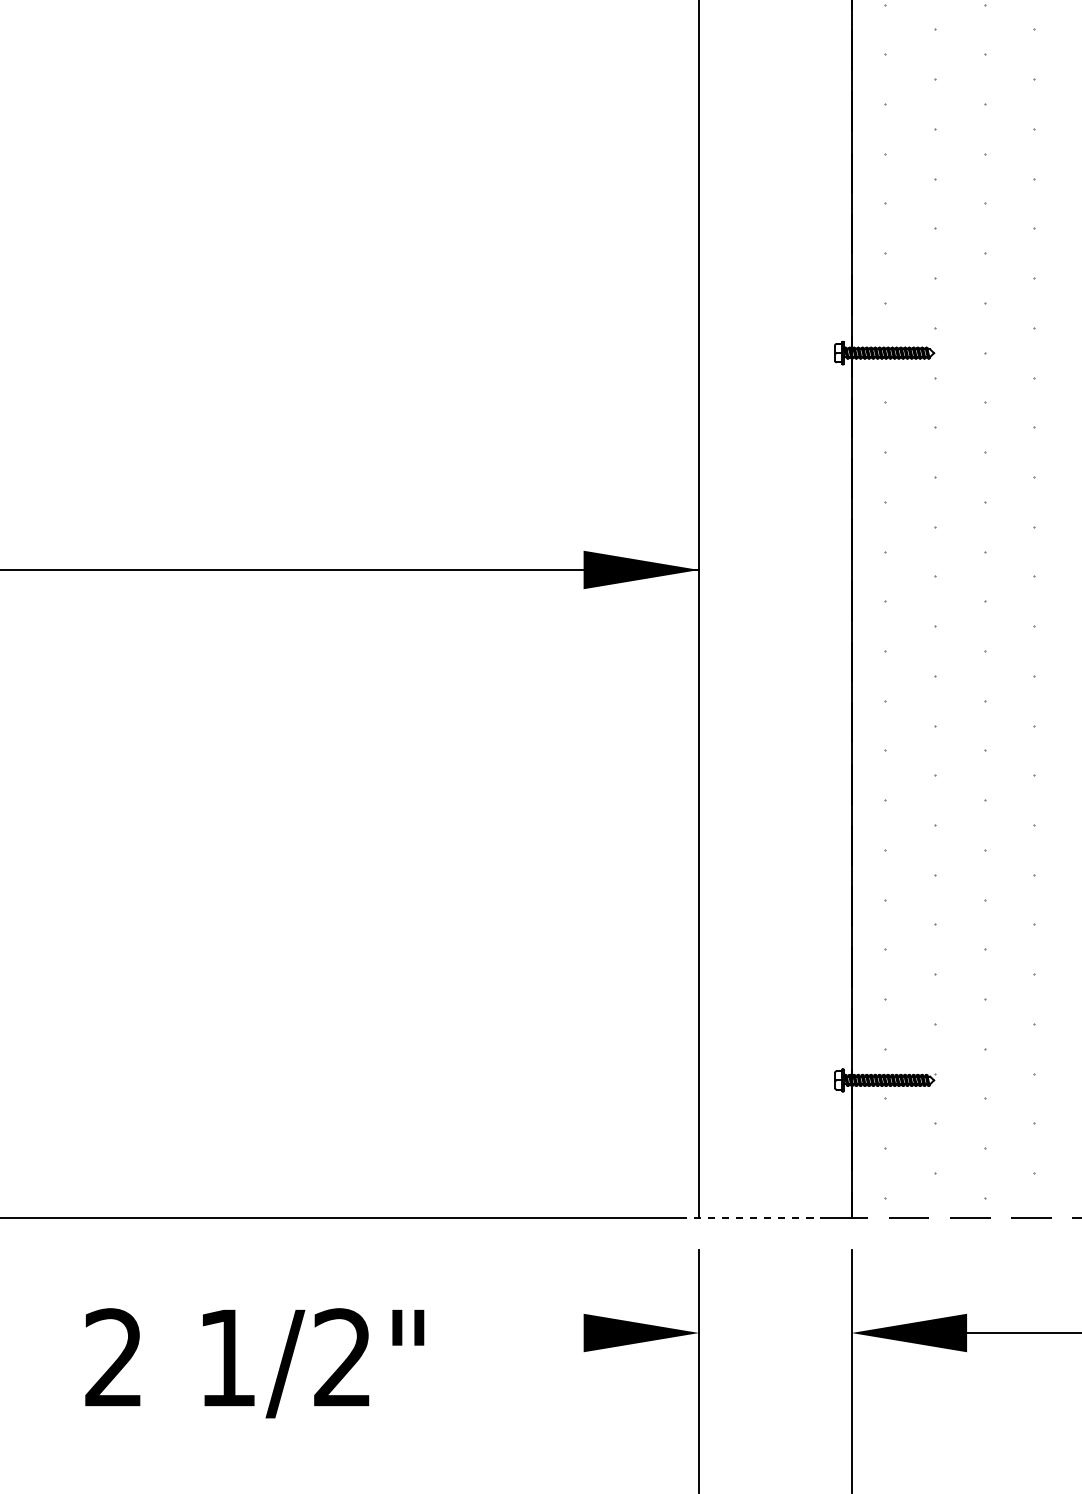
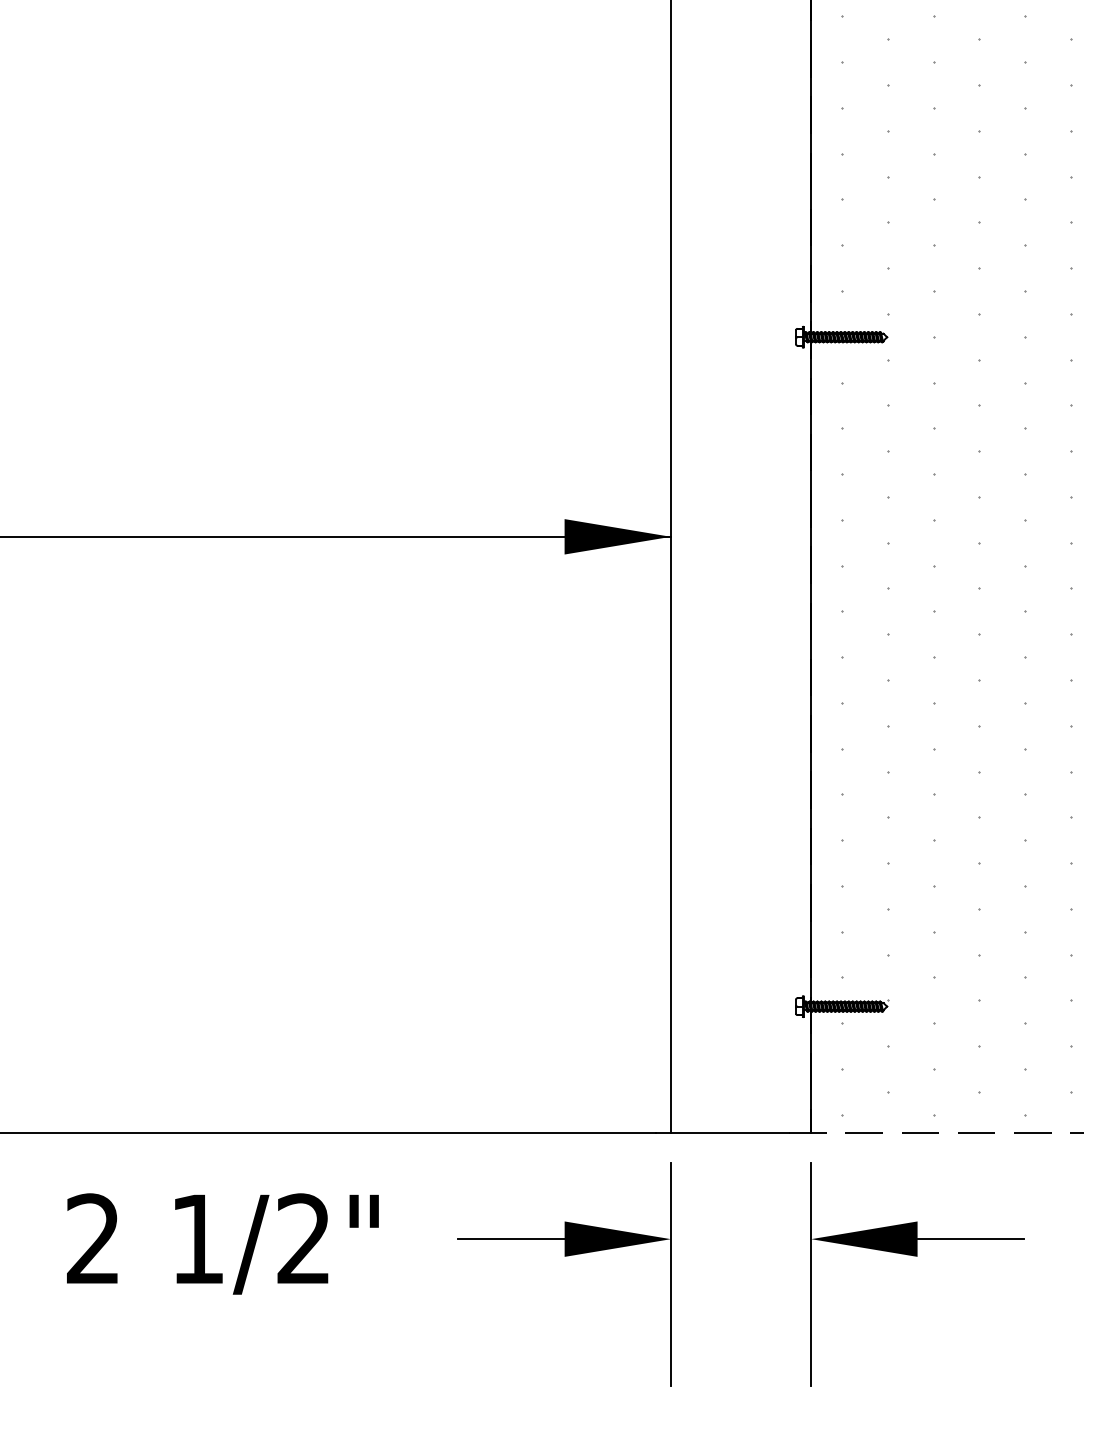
line: (755, 1217) -> (722, 1132), dashed -> solid
line: (525, 1333) -> (511, 1239), added
text: (254, 1362) -> (222, 1243), moved

